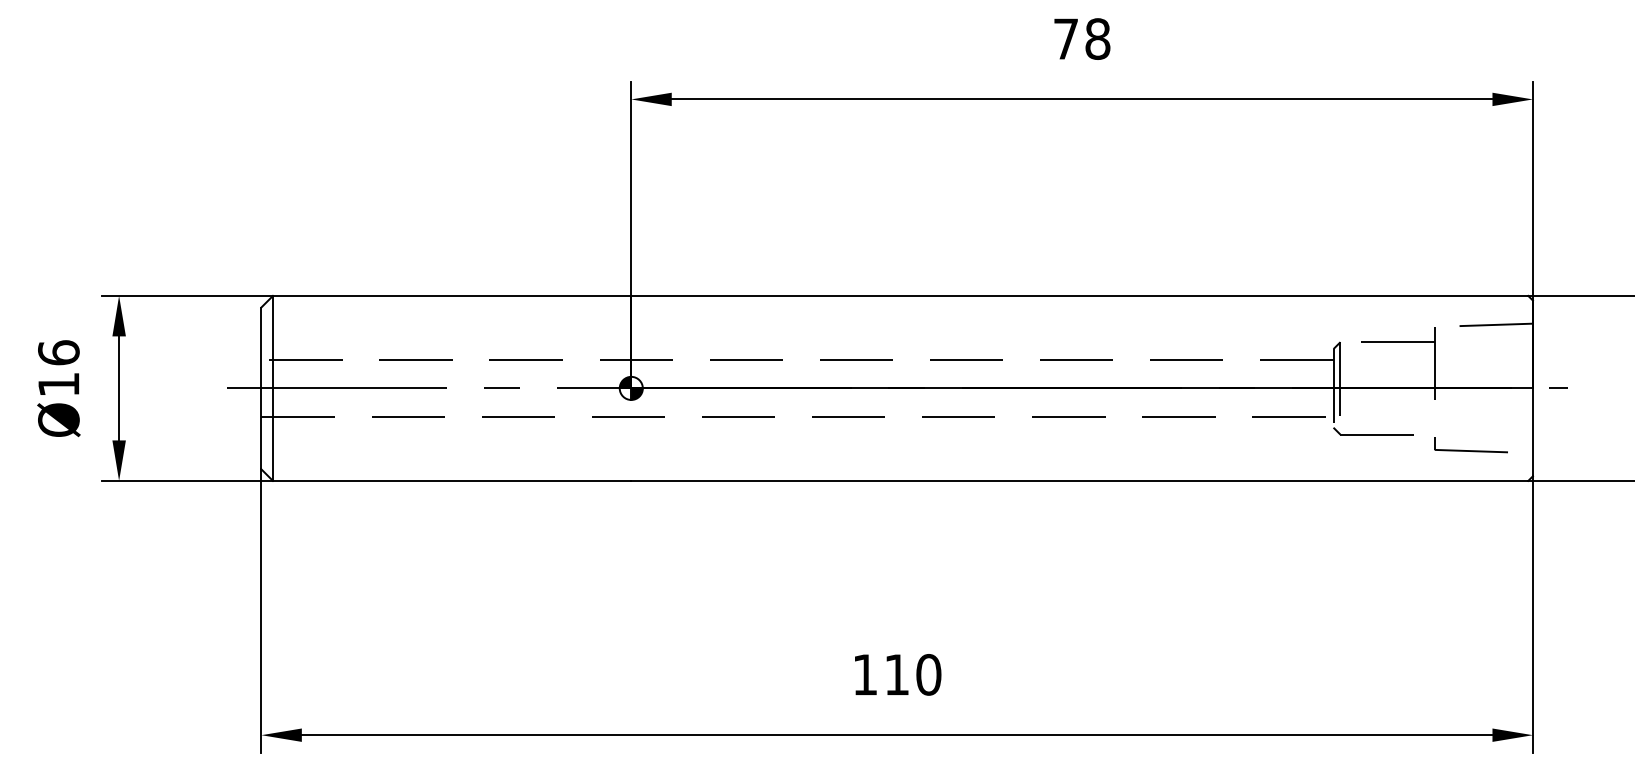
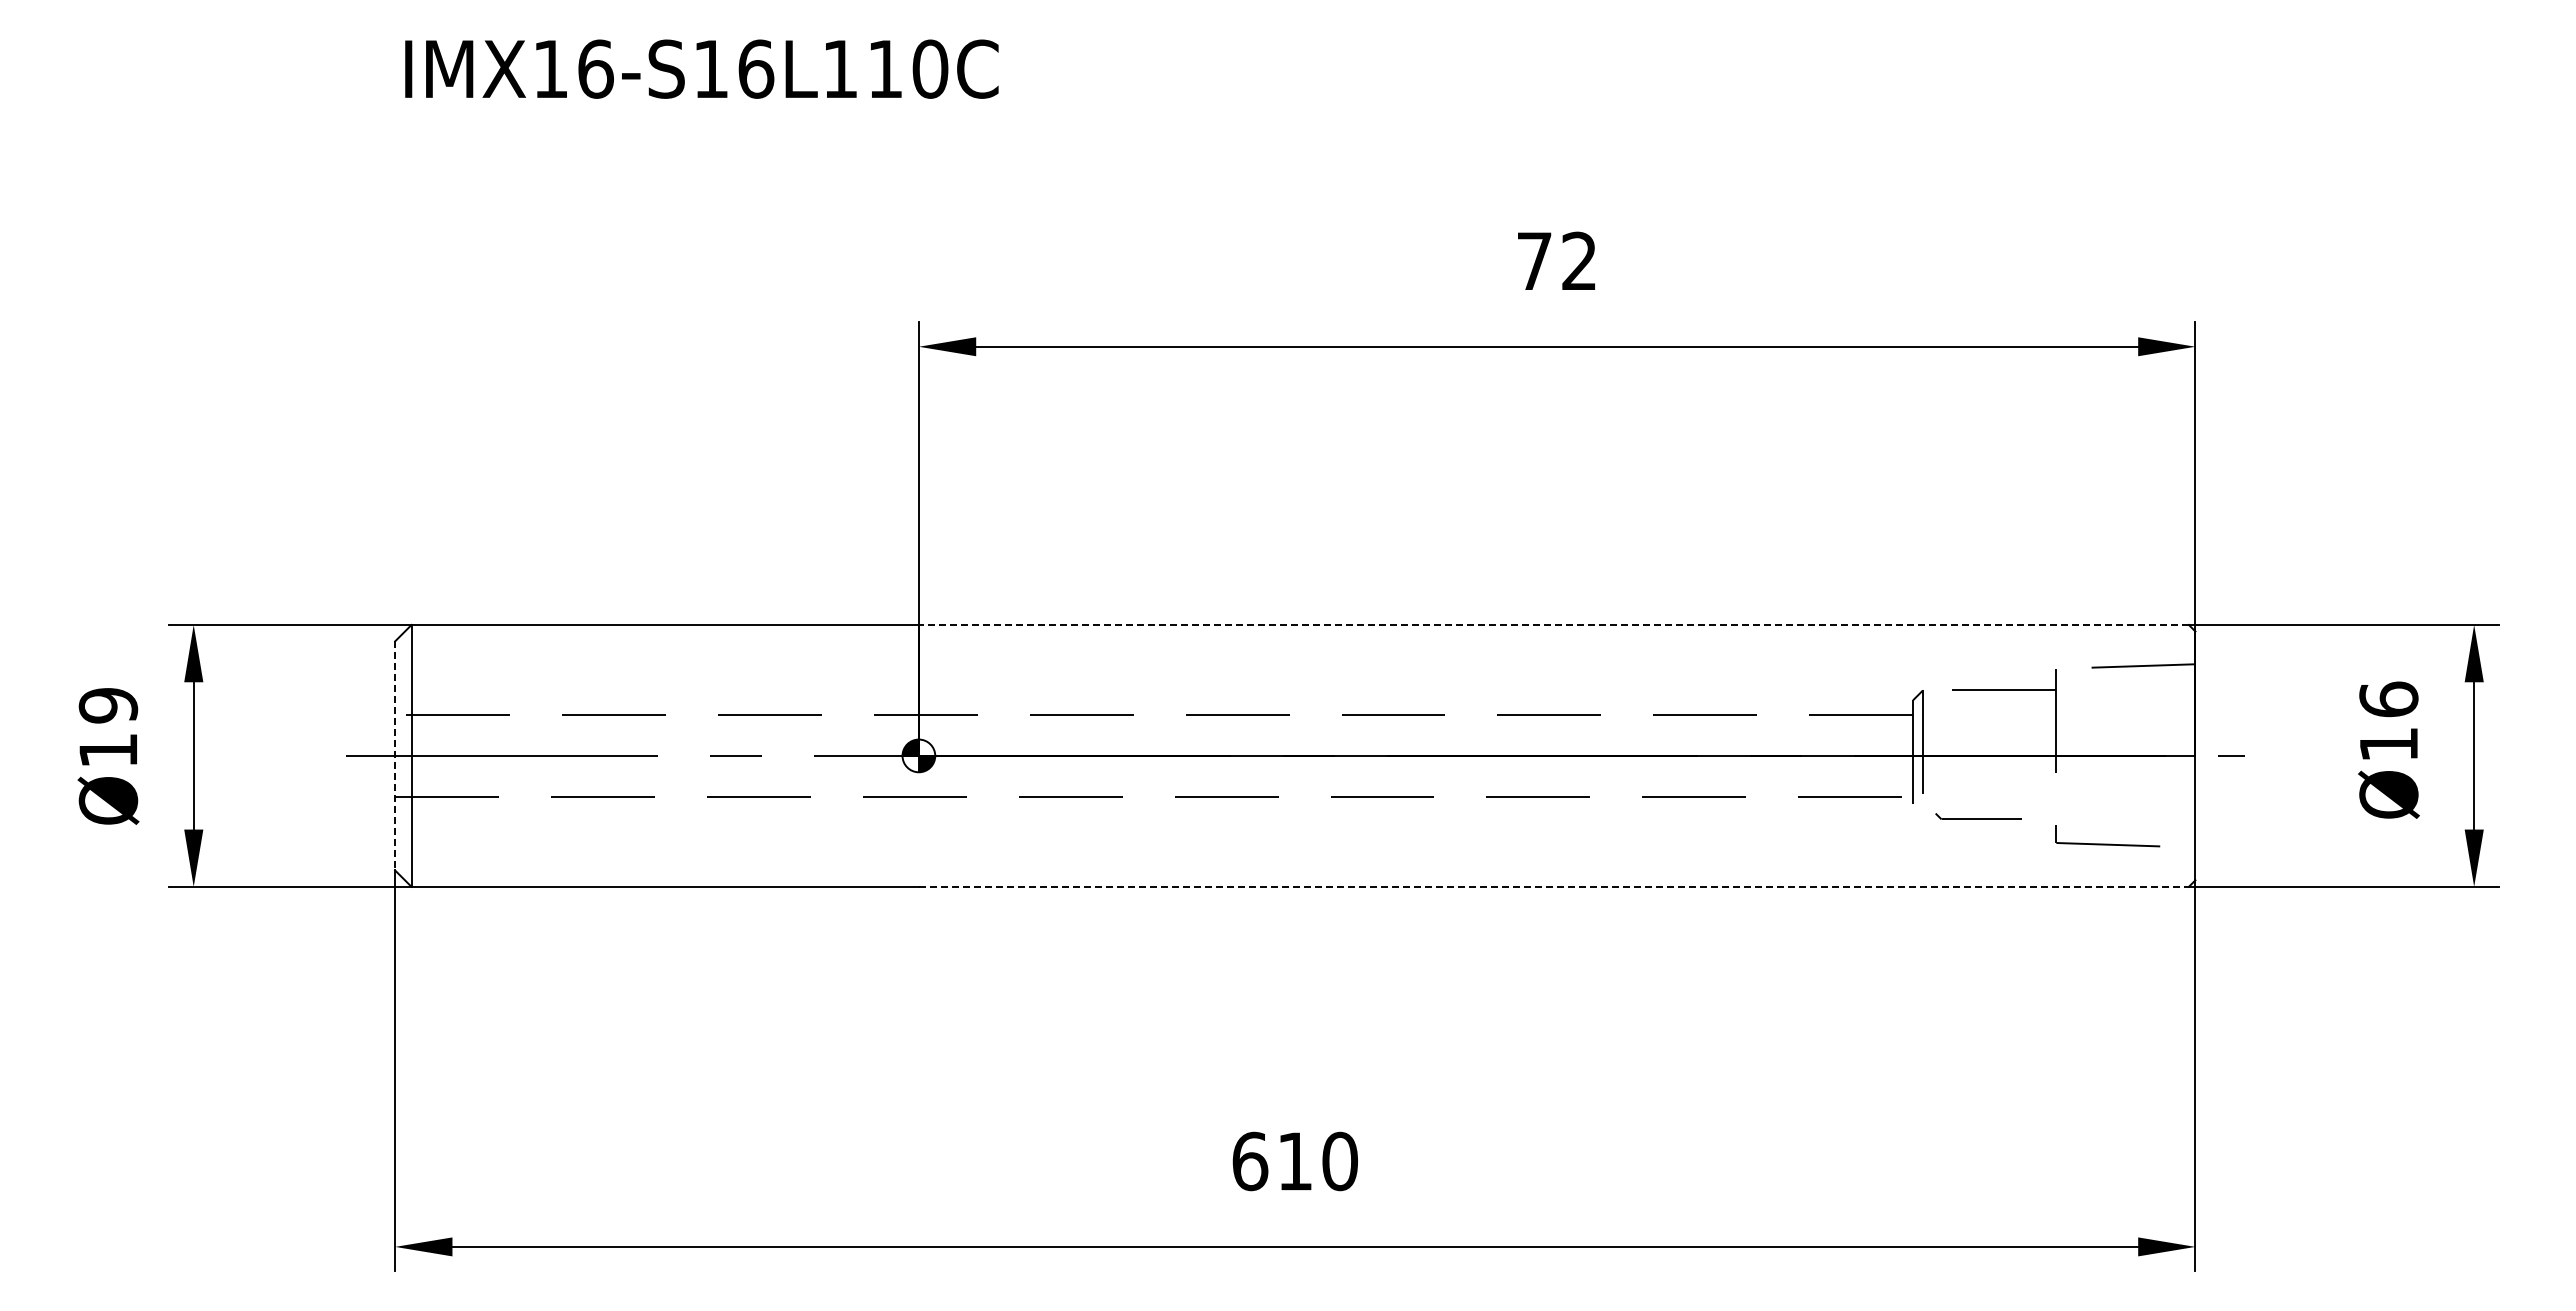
text: (1097, 38) -> (1579, 260), 78 -> 72
line: (1079, 295) -> (1553, 624), solid -> dashed
text: (58, 352) -> (108, 705), Ø16 -> Ø19
line: (261, 388) -> (395, 755), solid -> dashed
part: (1373, 431) -> (1969, 816), size x0.6
line: (1080, 480) -> (1554, 886), solid -> dashed
text: (865, 674) -> (1250, 1161), 110 -> 610

